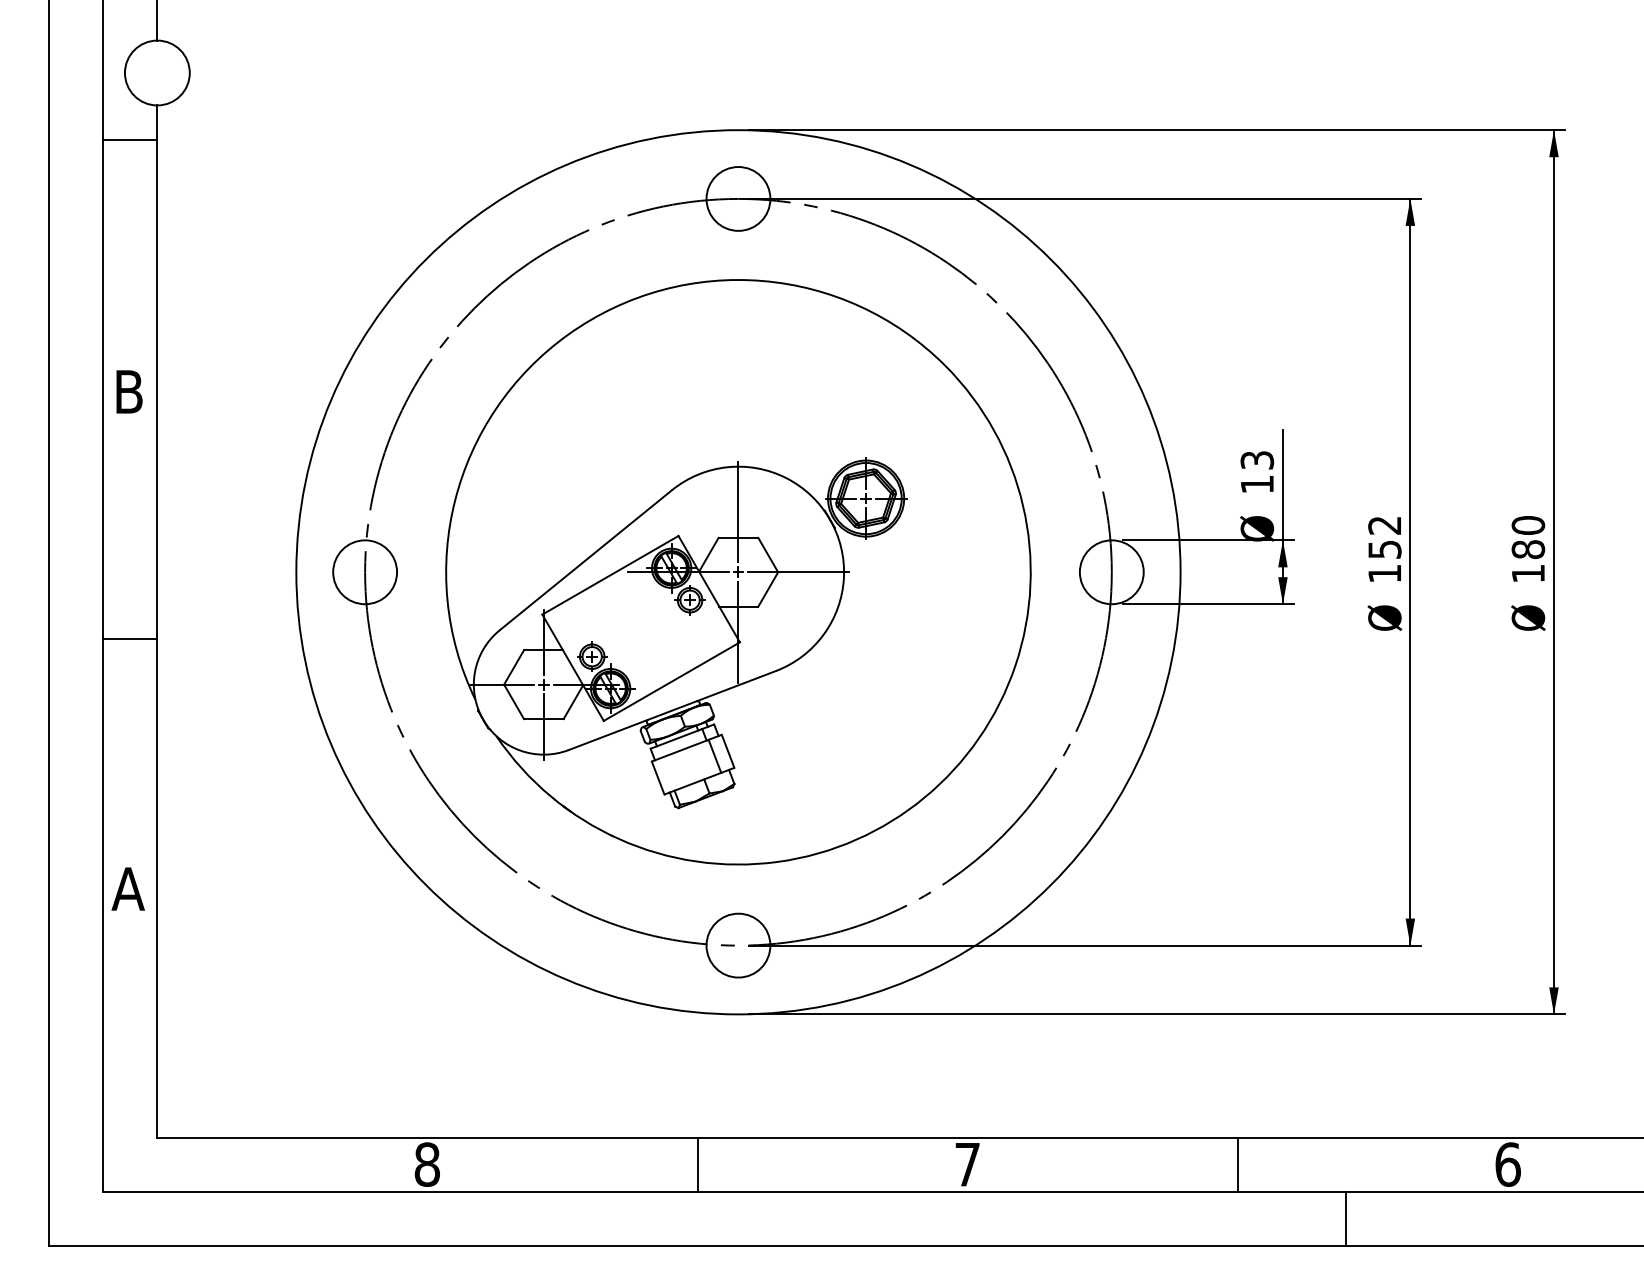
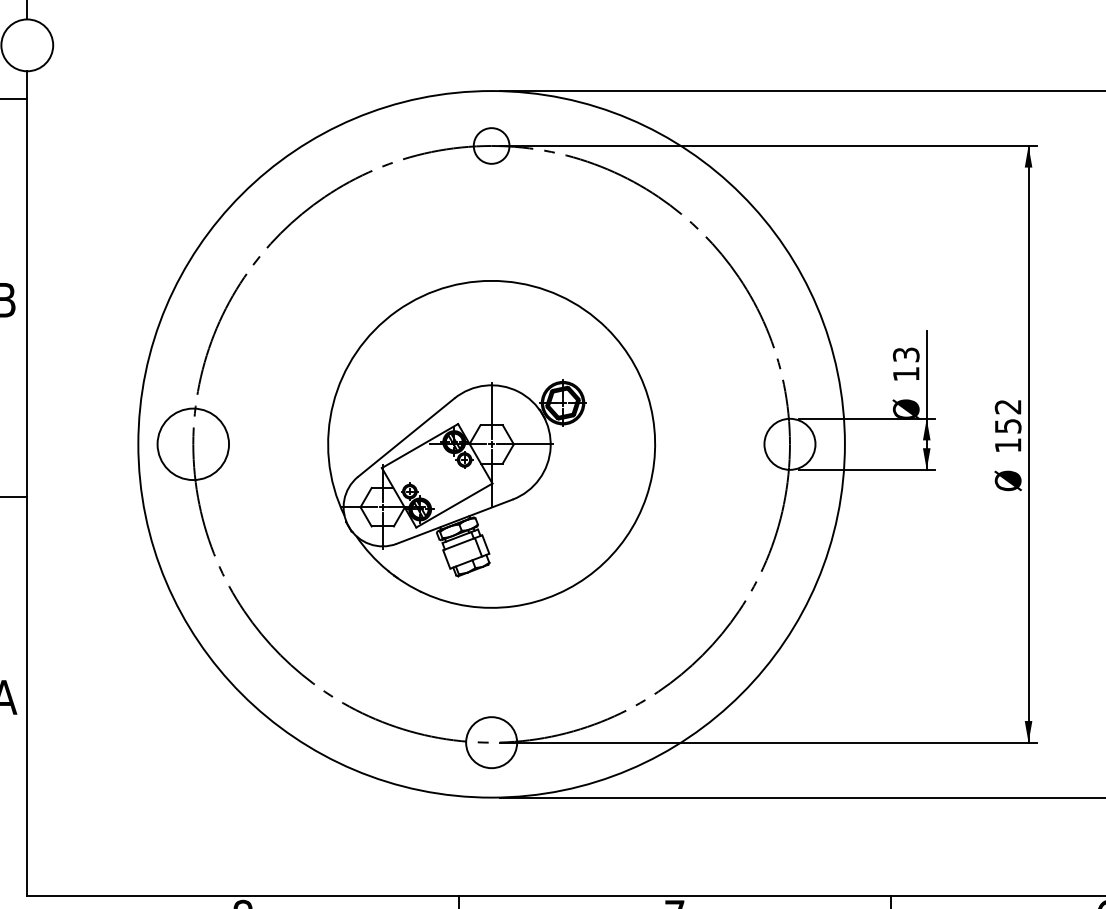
circle: (738, 198) -> (491, 145), size x0.7
circle: (365, 572) -> (193, 444), size x1.4
part: (738, 572) -> (491, 444), size x0.7

